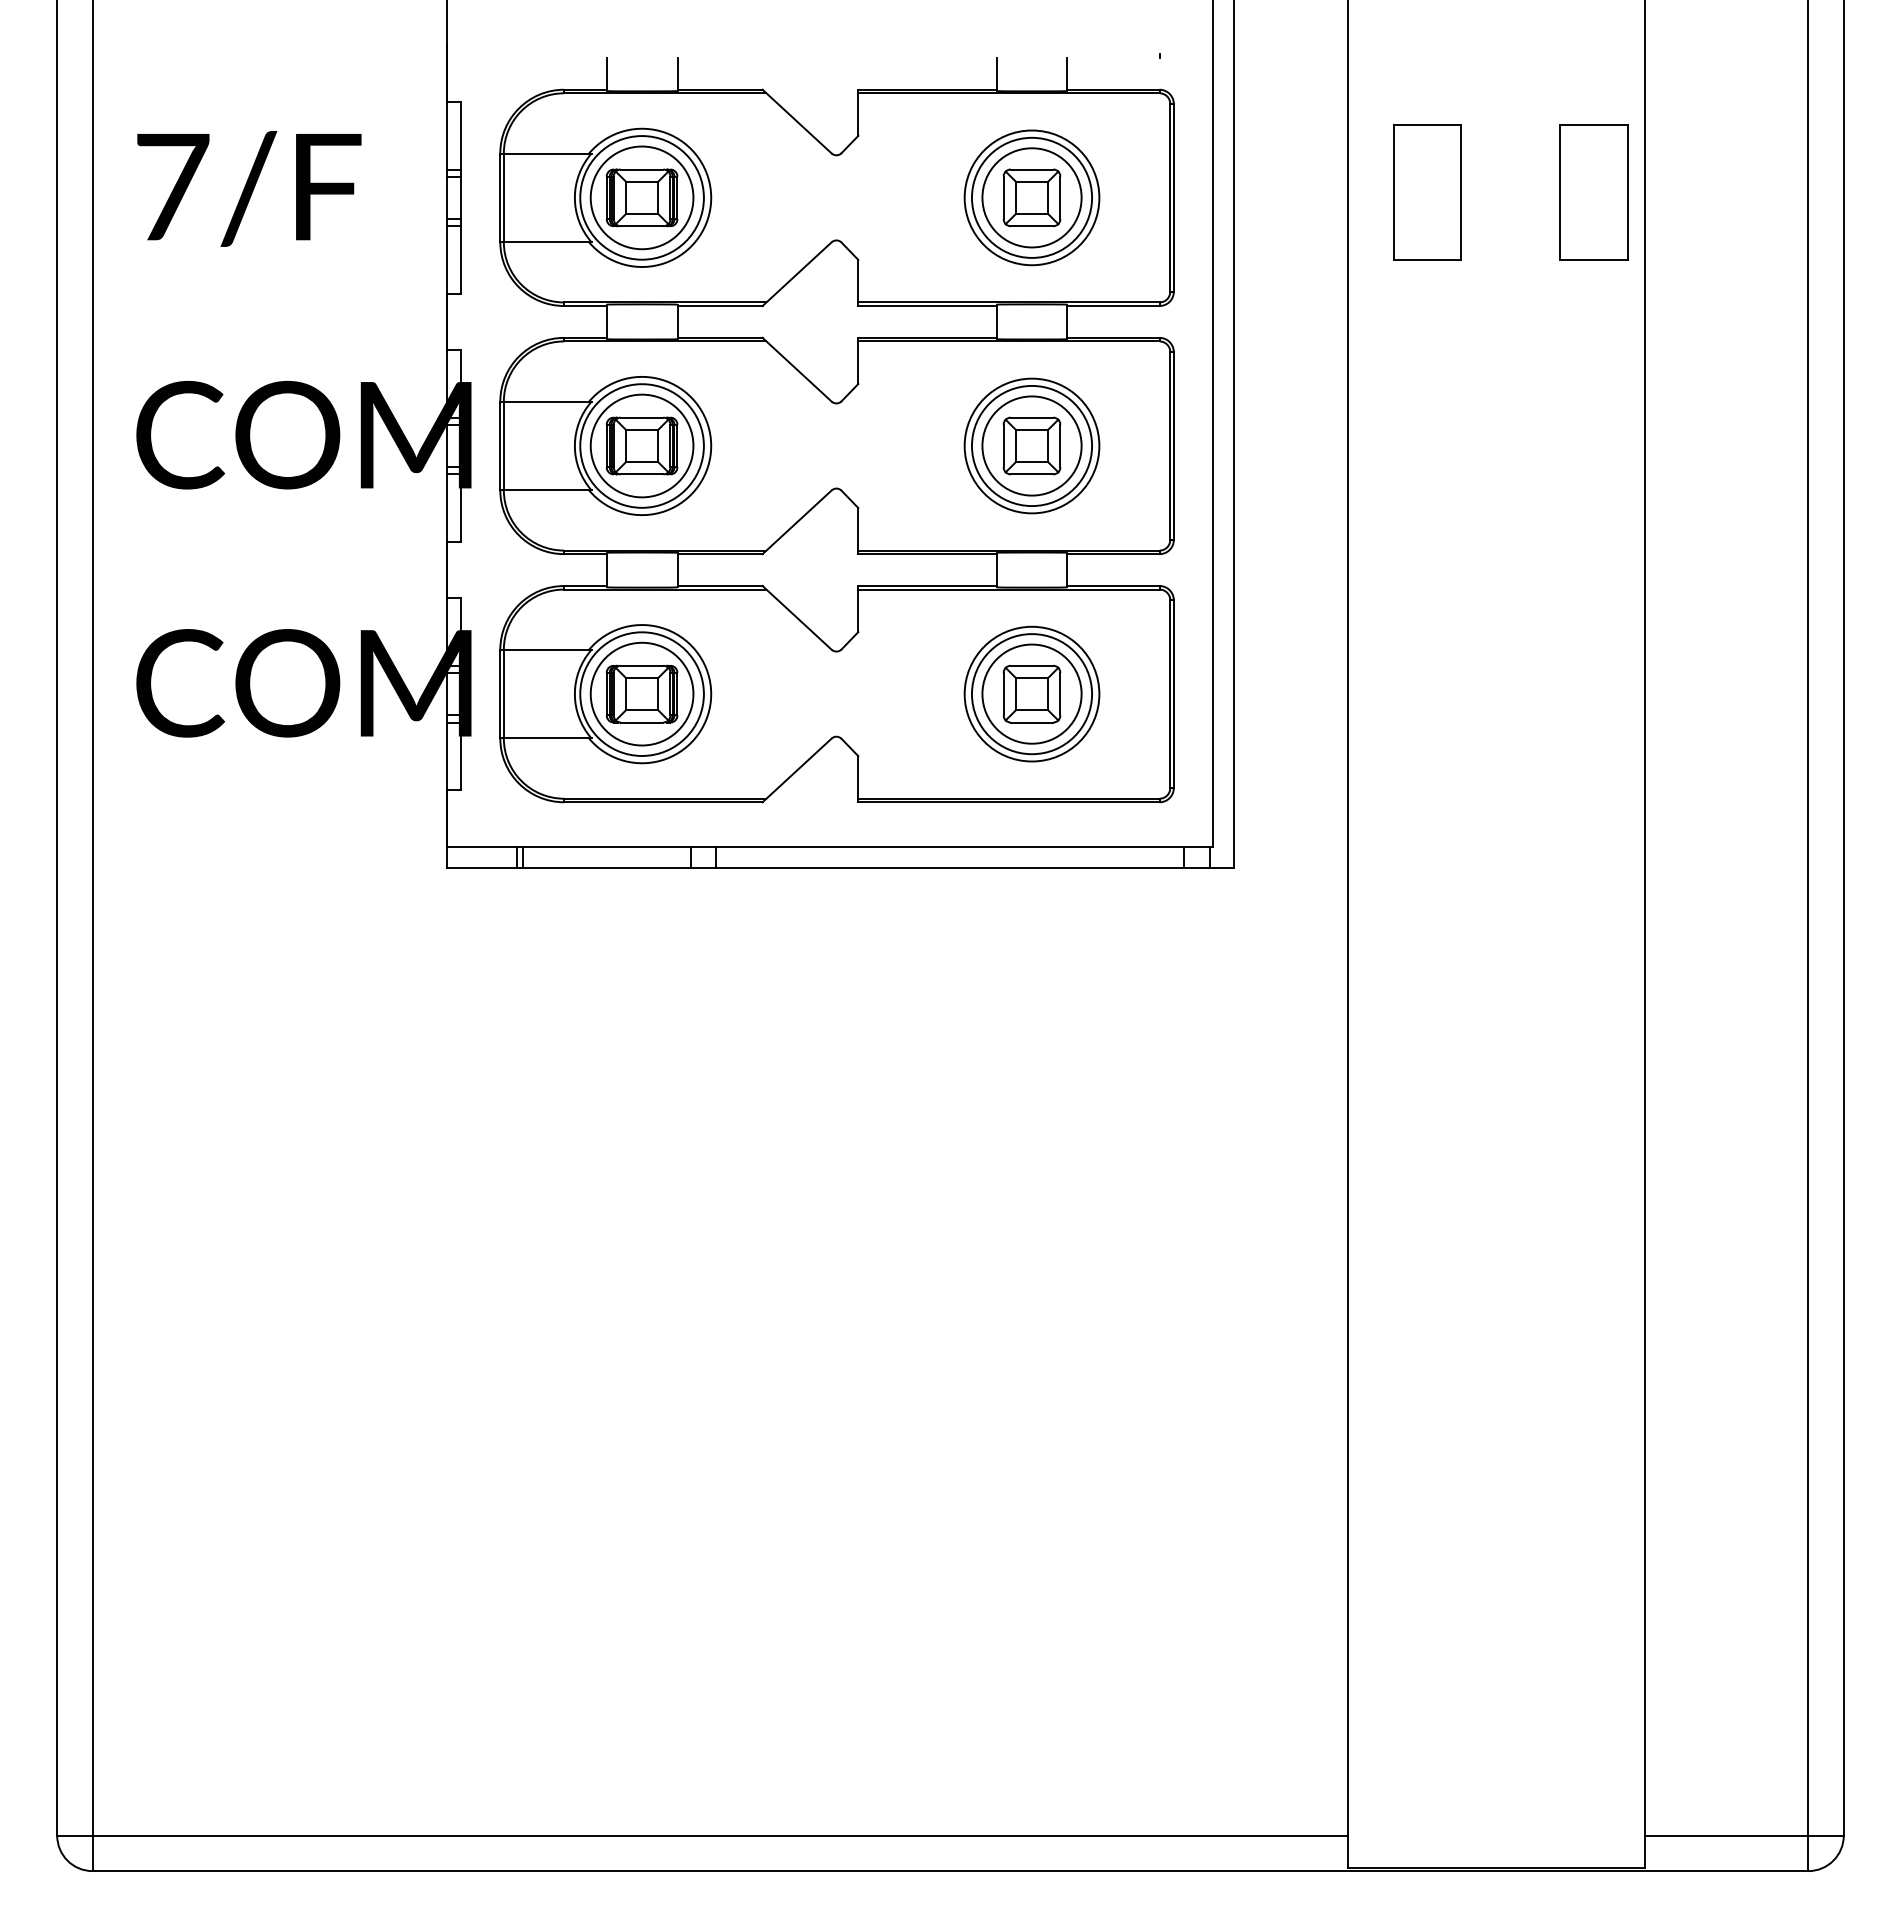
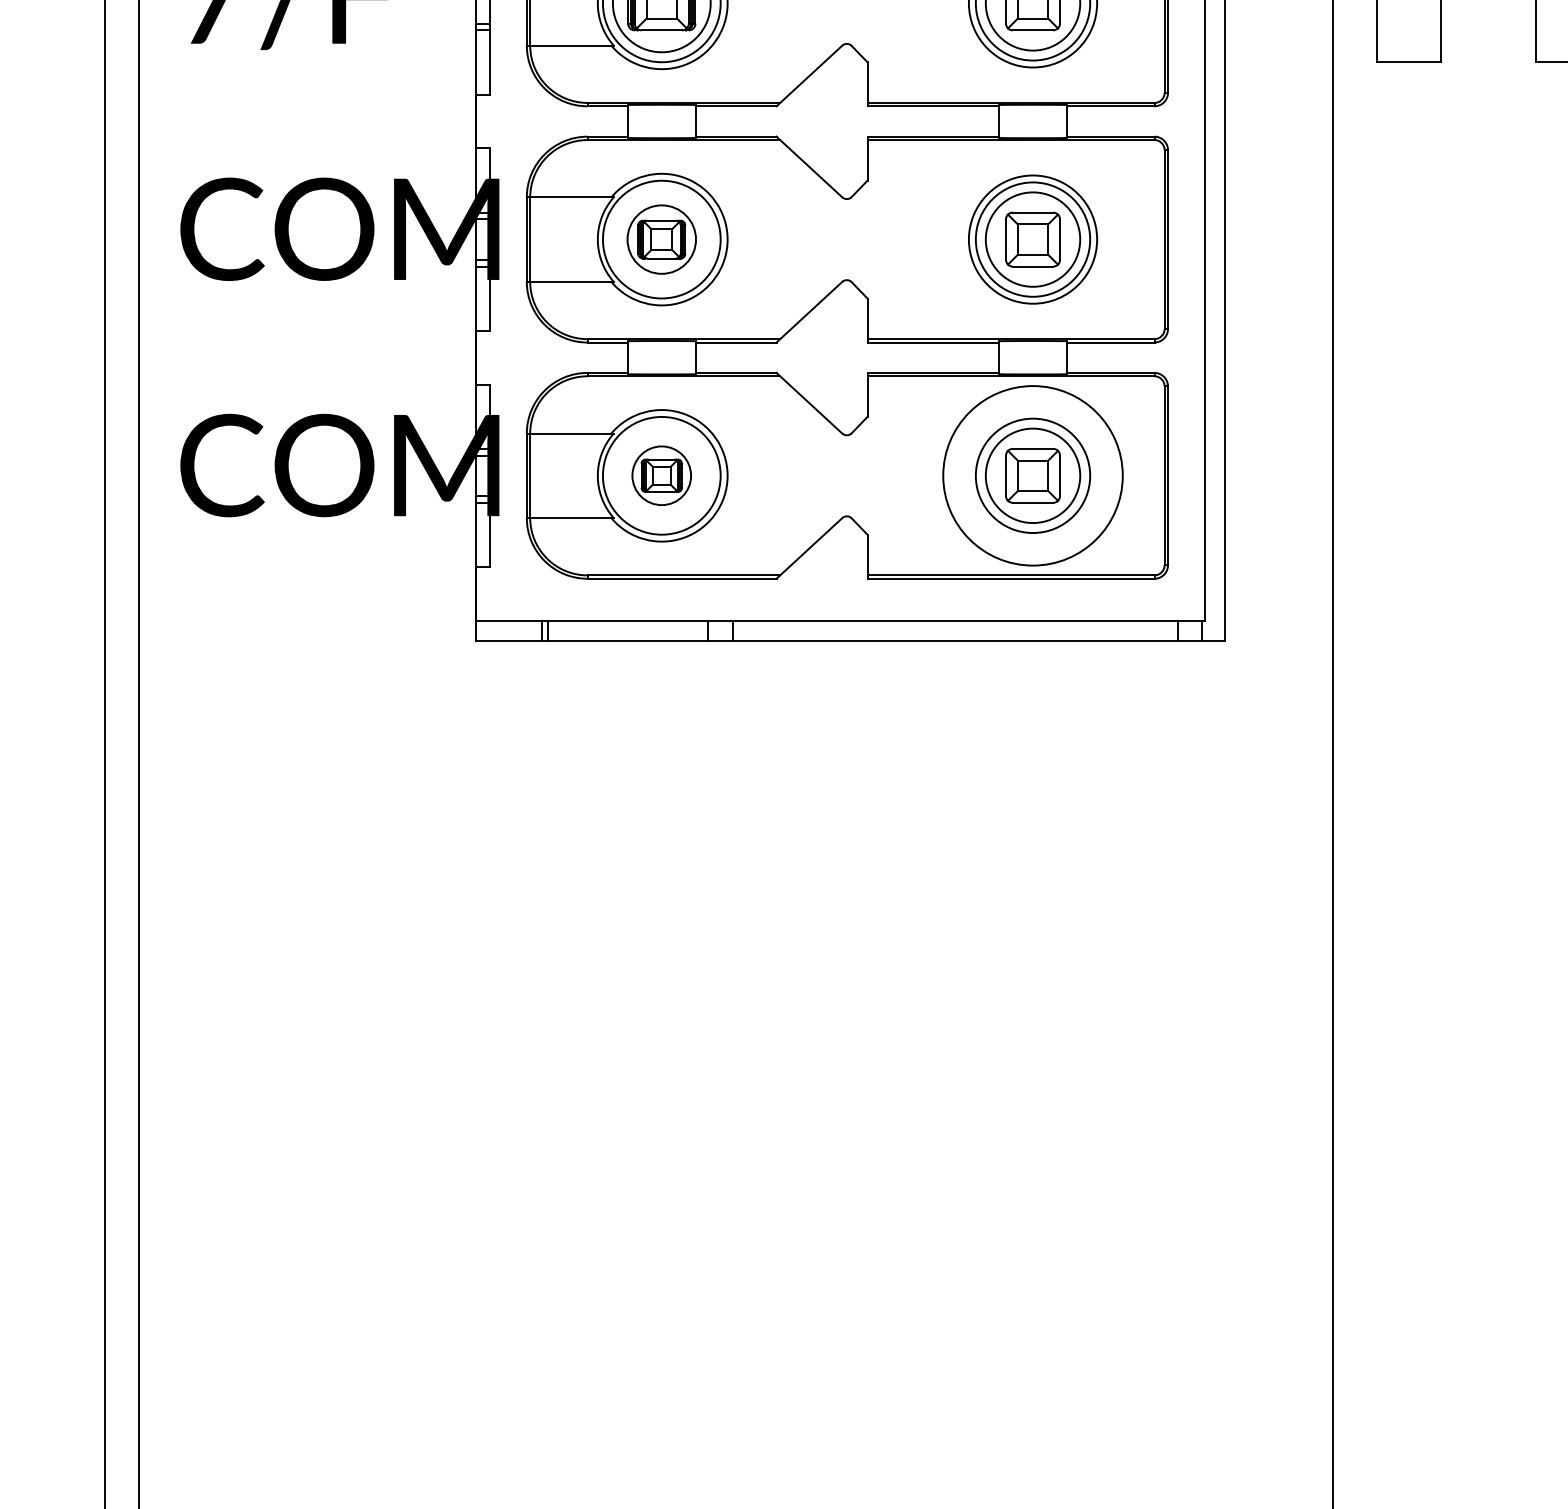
part: (641, 445) -> (661, 239), size x0.7
part: (641, 693) -> (661, 475), size x0.6
circle: (1031, 693) -> (1032, 475), size x1.4

